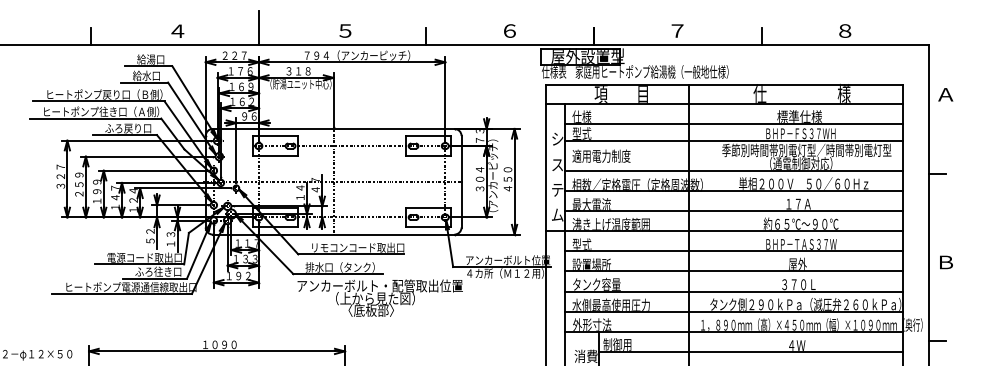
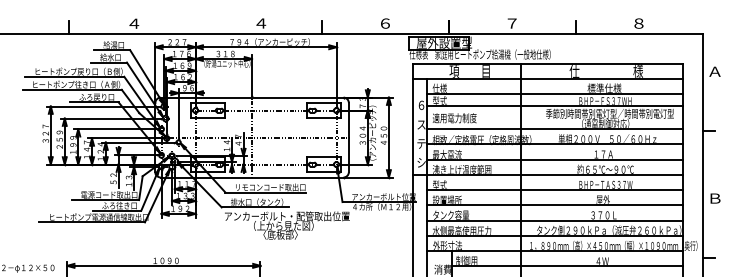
line: (258, 27) -> (195, 20), removed
text: (345, 30) -> (261, 23), ５ -> ４
text: (557, 139) -> (421, 105), シ -> ６
text: (557, 214) -> (421, 162), ム -> シ

